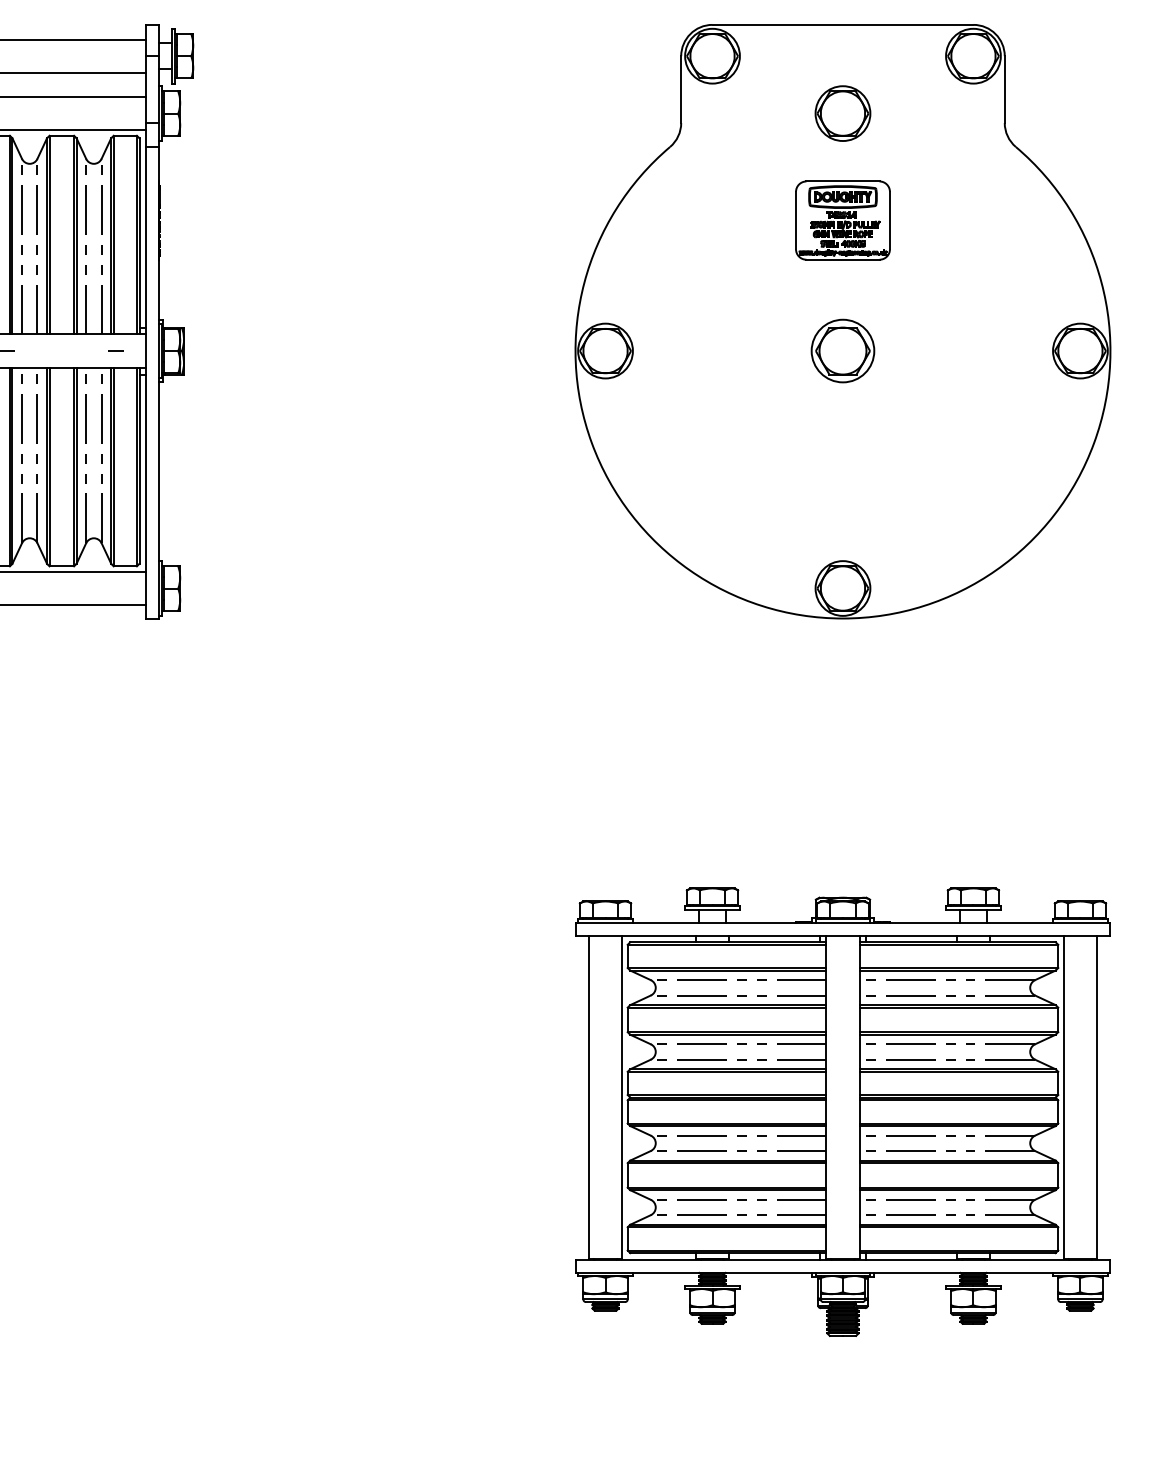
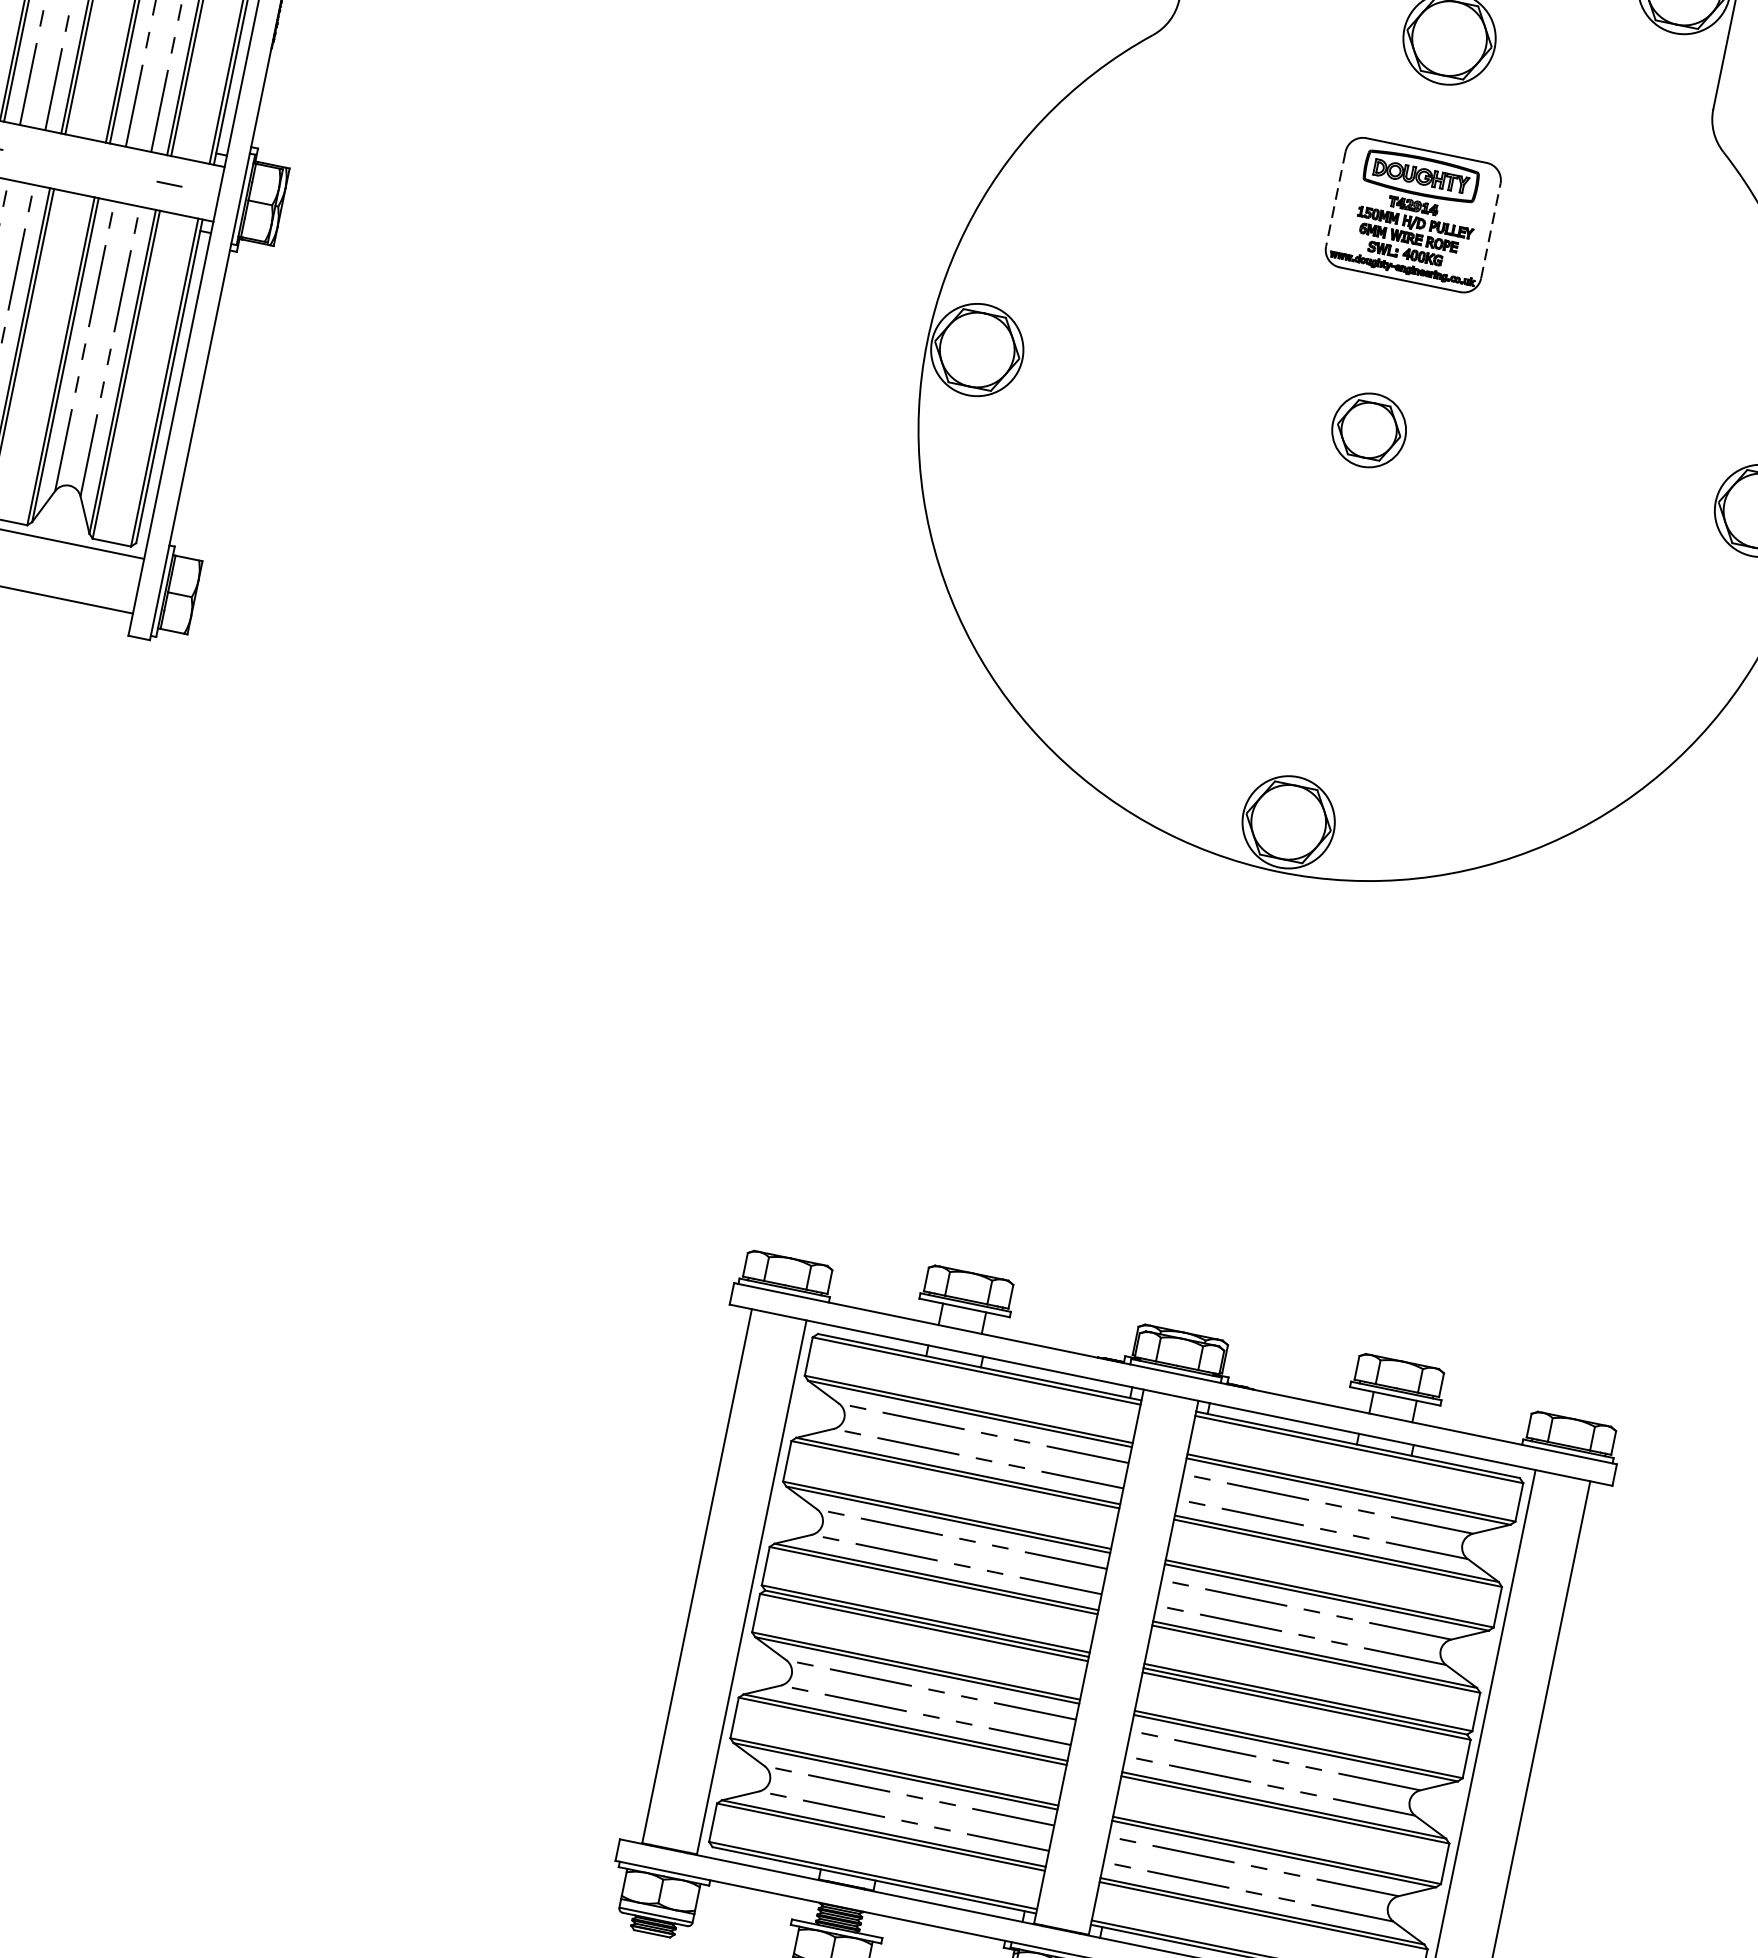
line: (796, 220) -> (1336, 199), solid -> dashed
line: (889, 220) -> (1490, 230), solid -> dashed
part: (842, 350) -> (1368, 429), size x0.7

